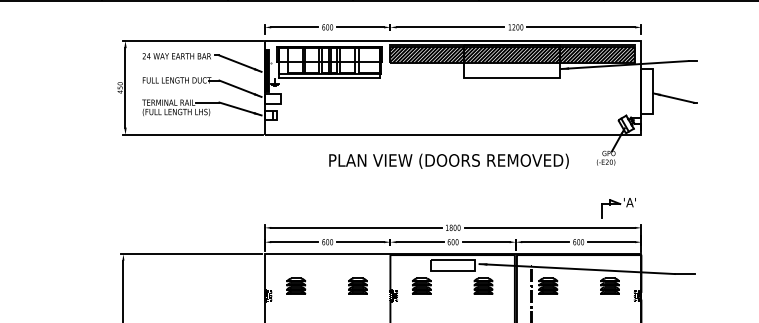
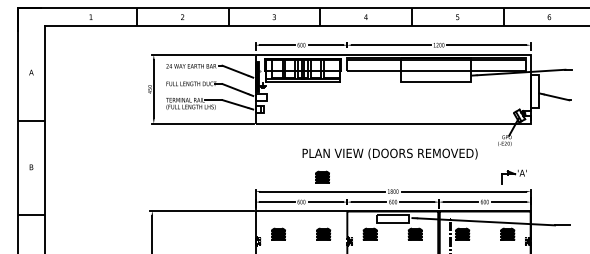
hatch: (512, 55) -> (436, 65), removed
text: (448, 160) -> (389, 153), moved
part: (356, 207) -> (322, 176), added

